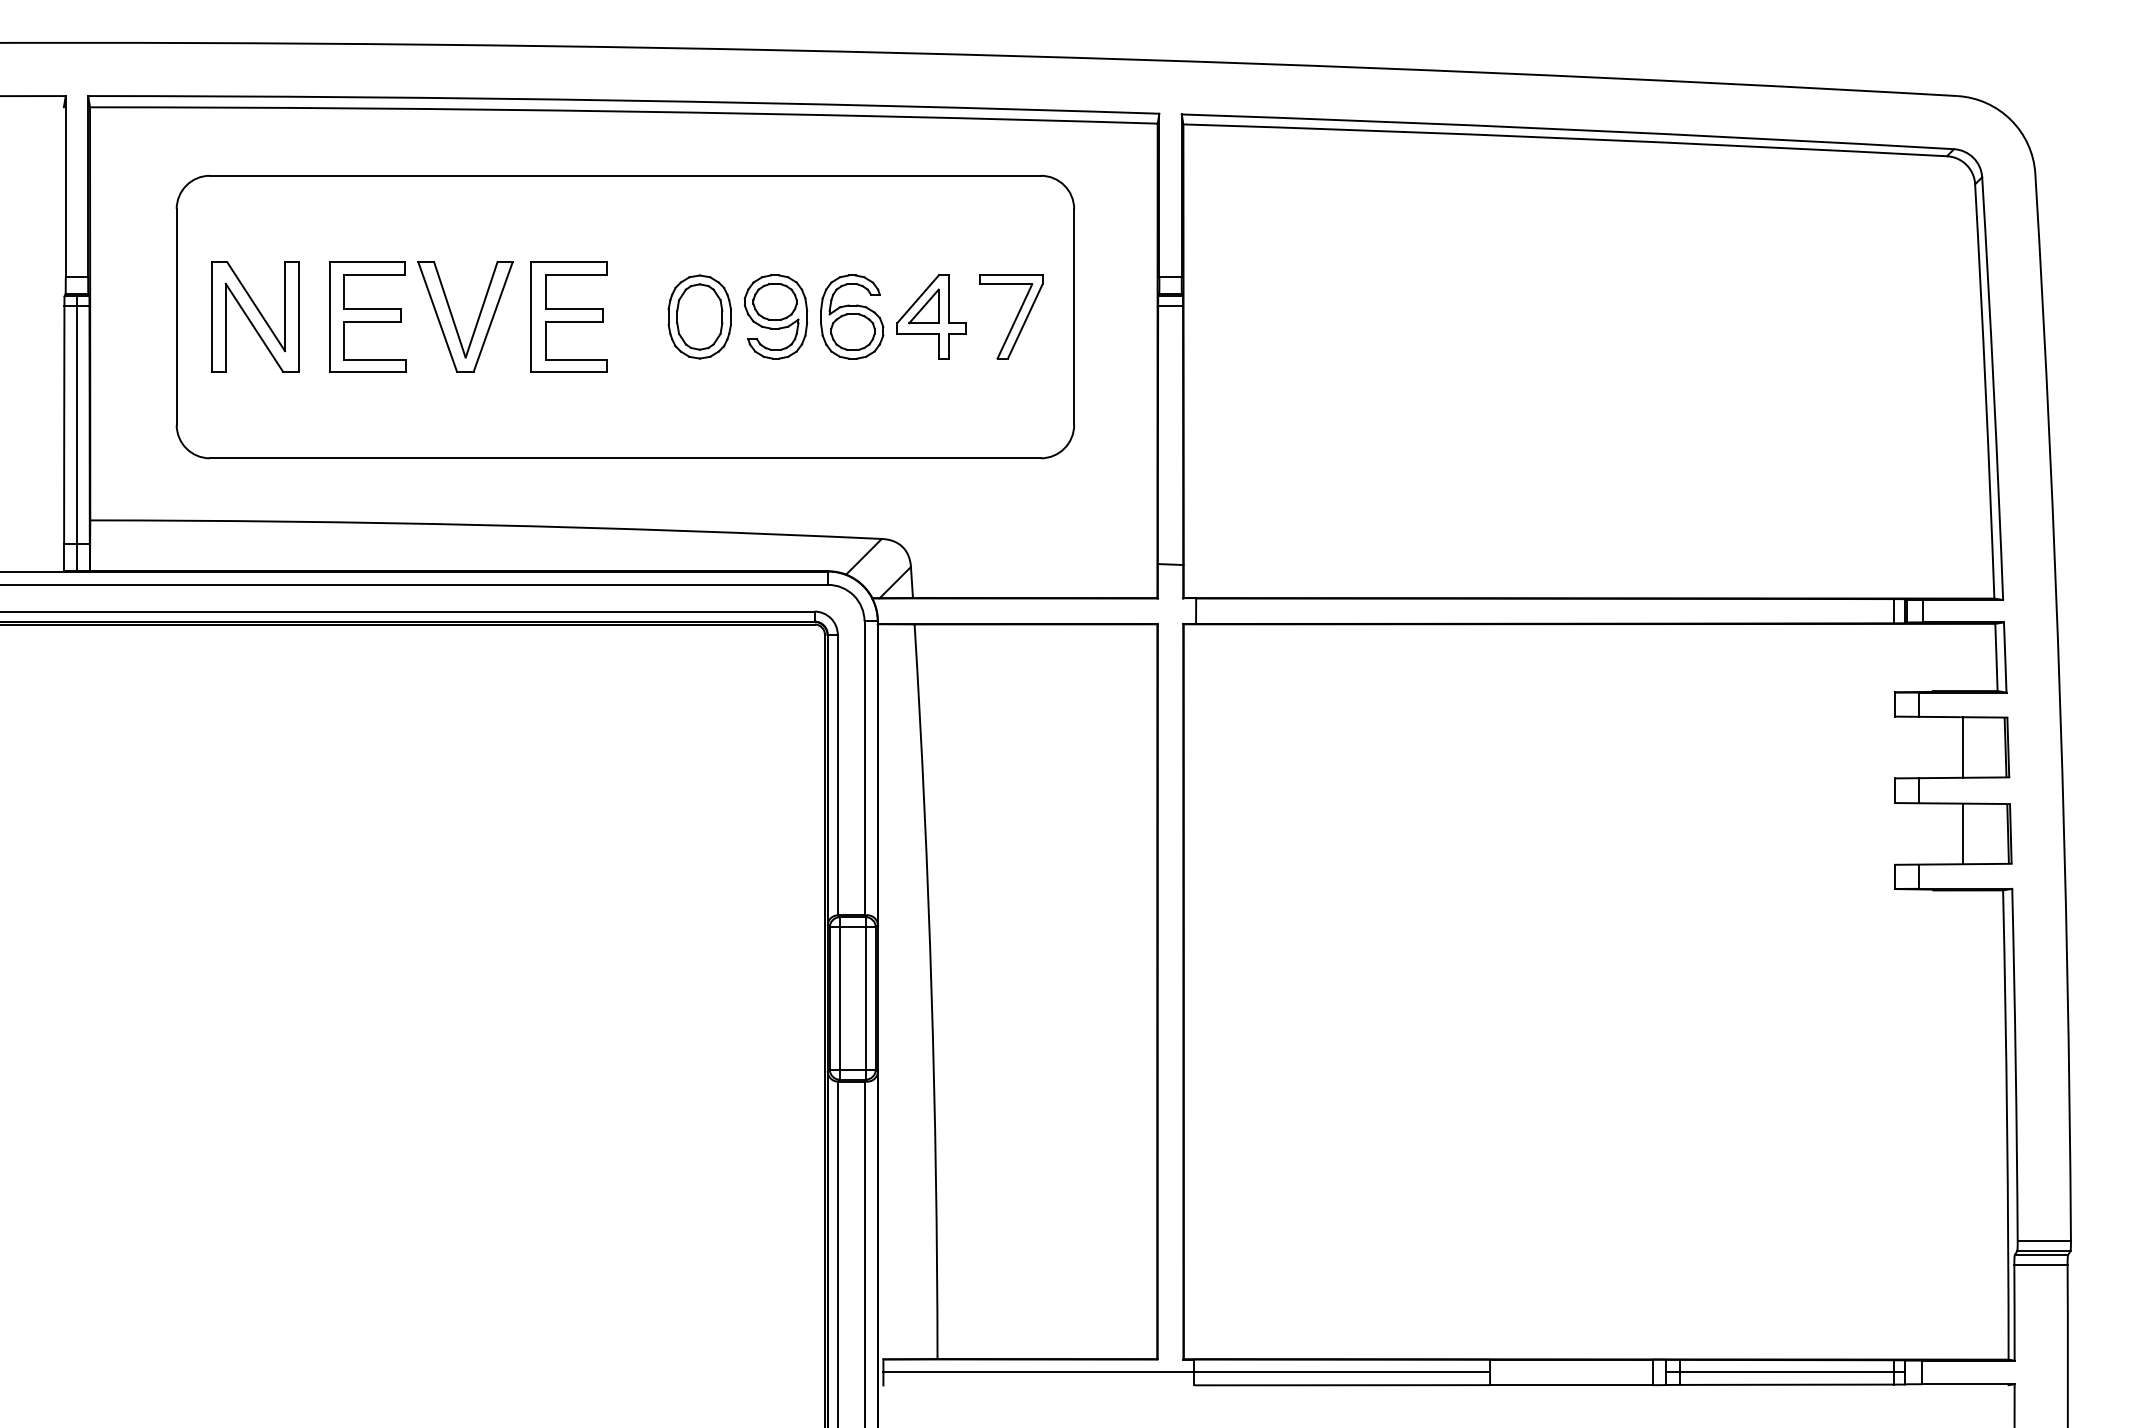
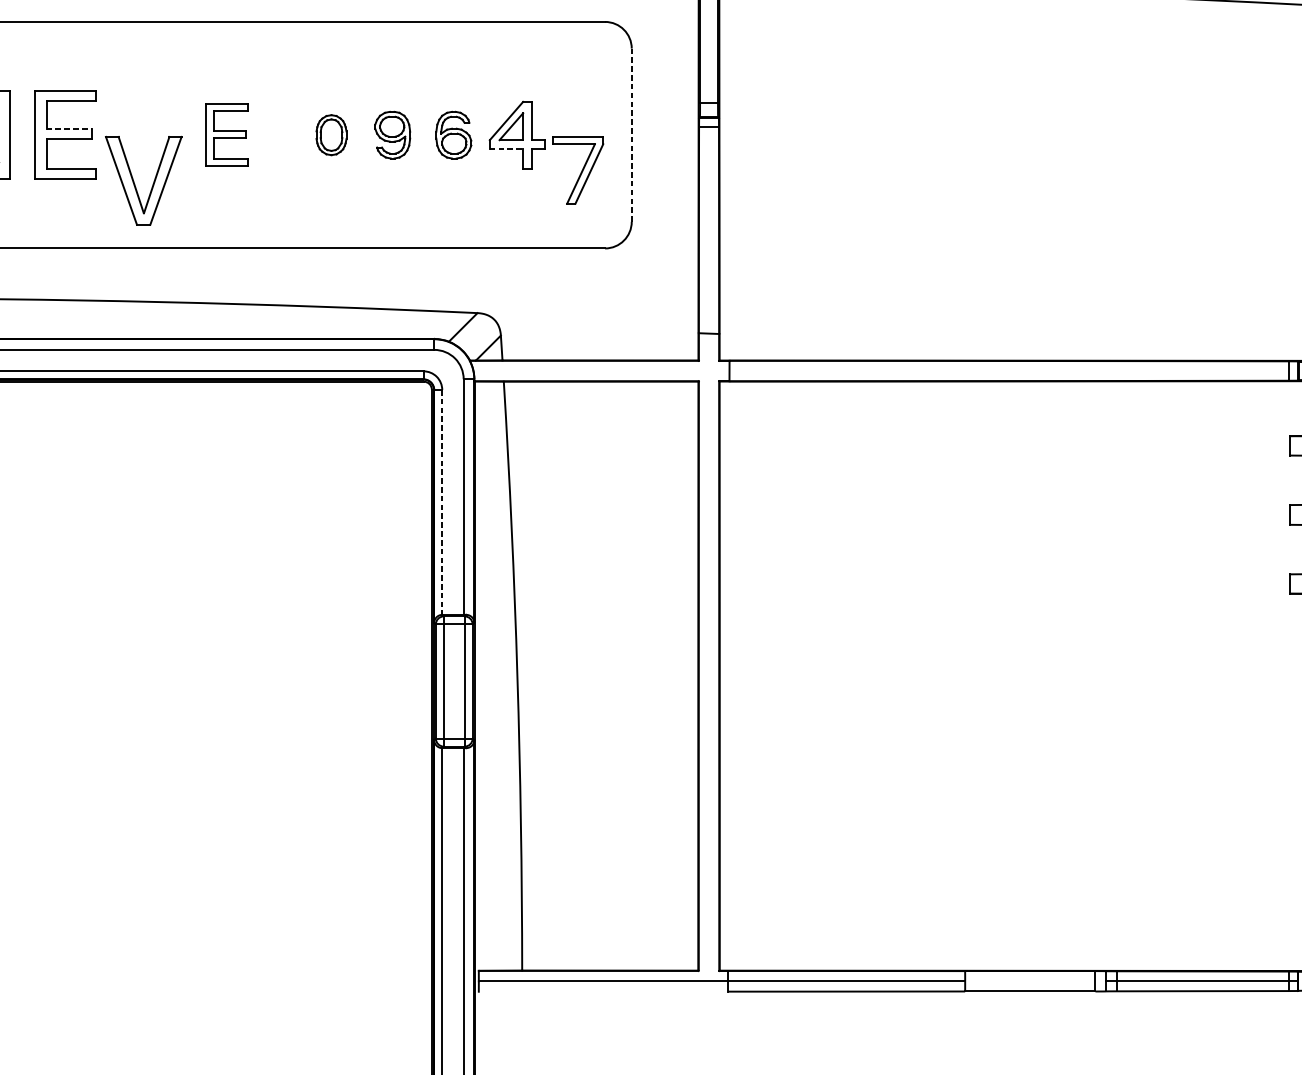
line: (373, 309) -> (70, 129), solid -> dashed
part: (568, 316) -> (226, 134), size x0.7
part: (699, 316) -> (331, 134), size x0.6
part: (775, 316) -> (392, 134), size x0.7
part: (852, 316) -> (454, 134), size x0.7
part: (1011, 316) -> (578, 170), moved
line: (1074, 317) -> (632, 135), solid -> dashed
part: (454, 320) -> (134, 183), moved
line: (917, 333) -> (506, 148), solid -> dashed
line: (837, 775) -> (442, 502), solid -> dashed

